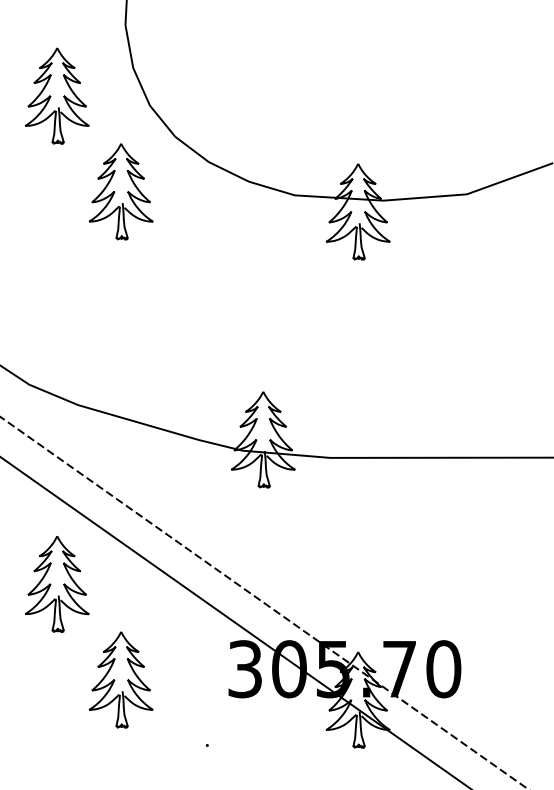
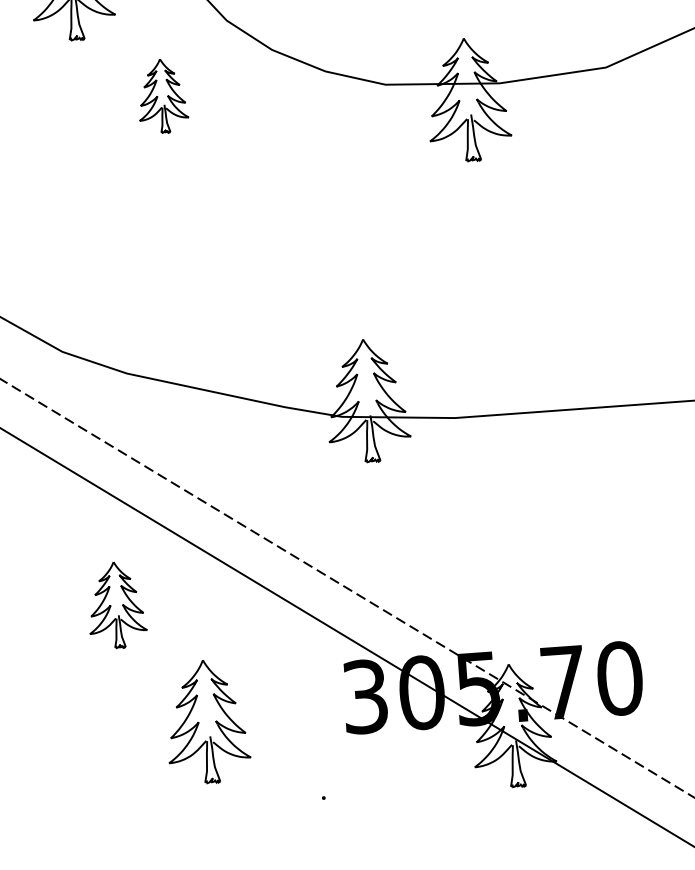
part: (121, 191) -> (162, 95), size x0.6
part: (57, 584) -> (116, 605), size x0.7

